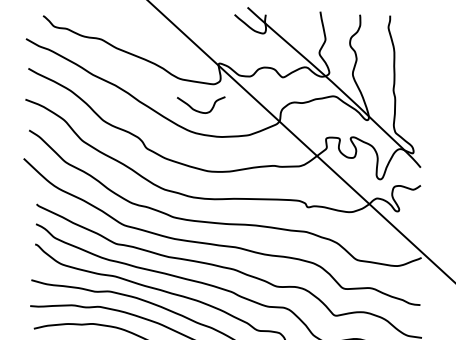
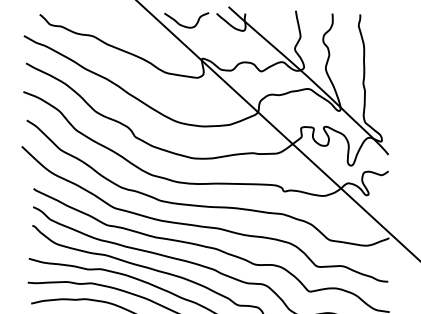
curve: (198, 110) -> (184, 25), moved

